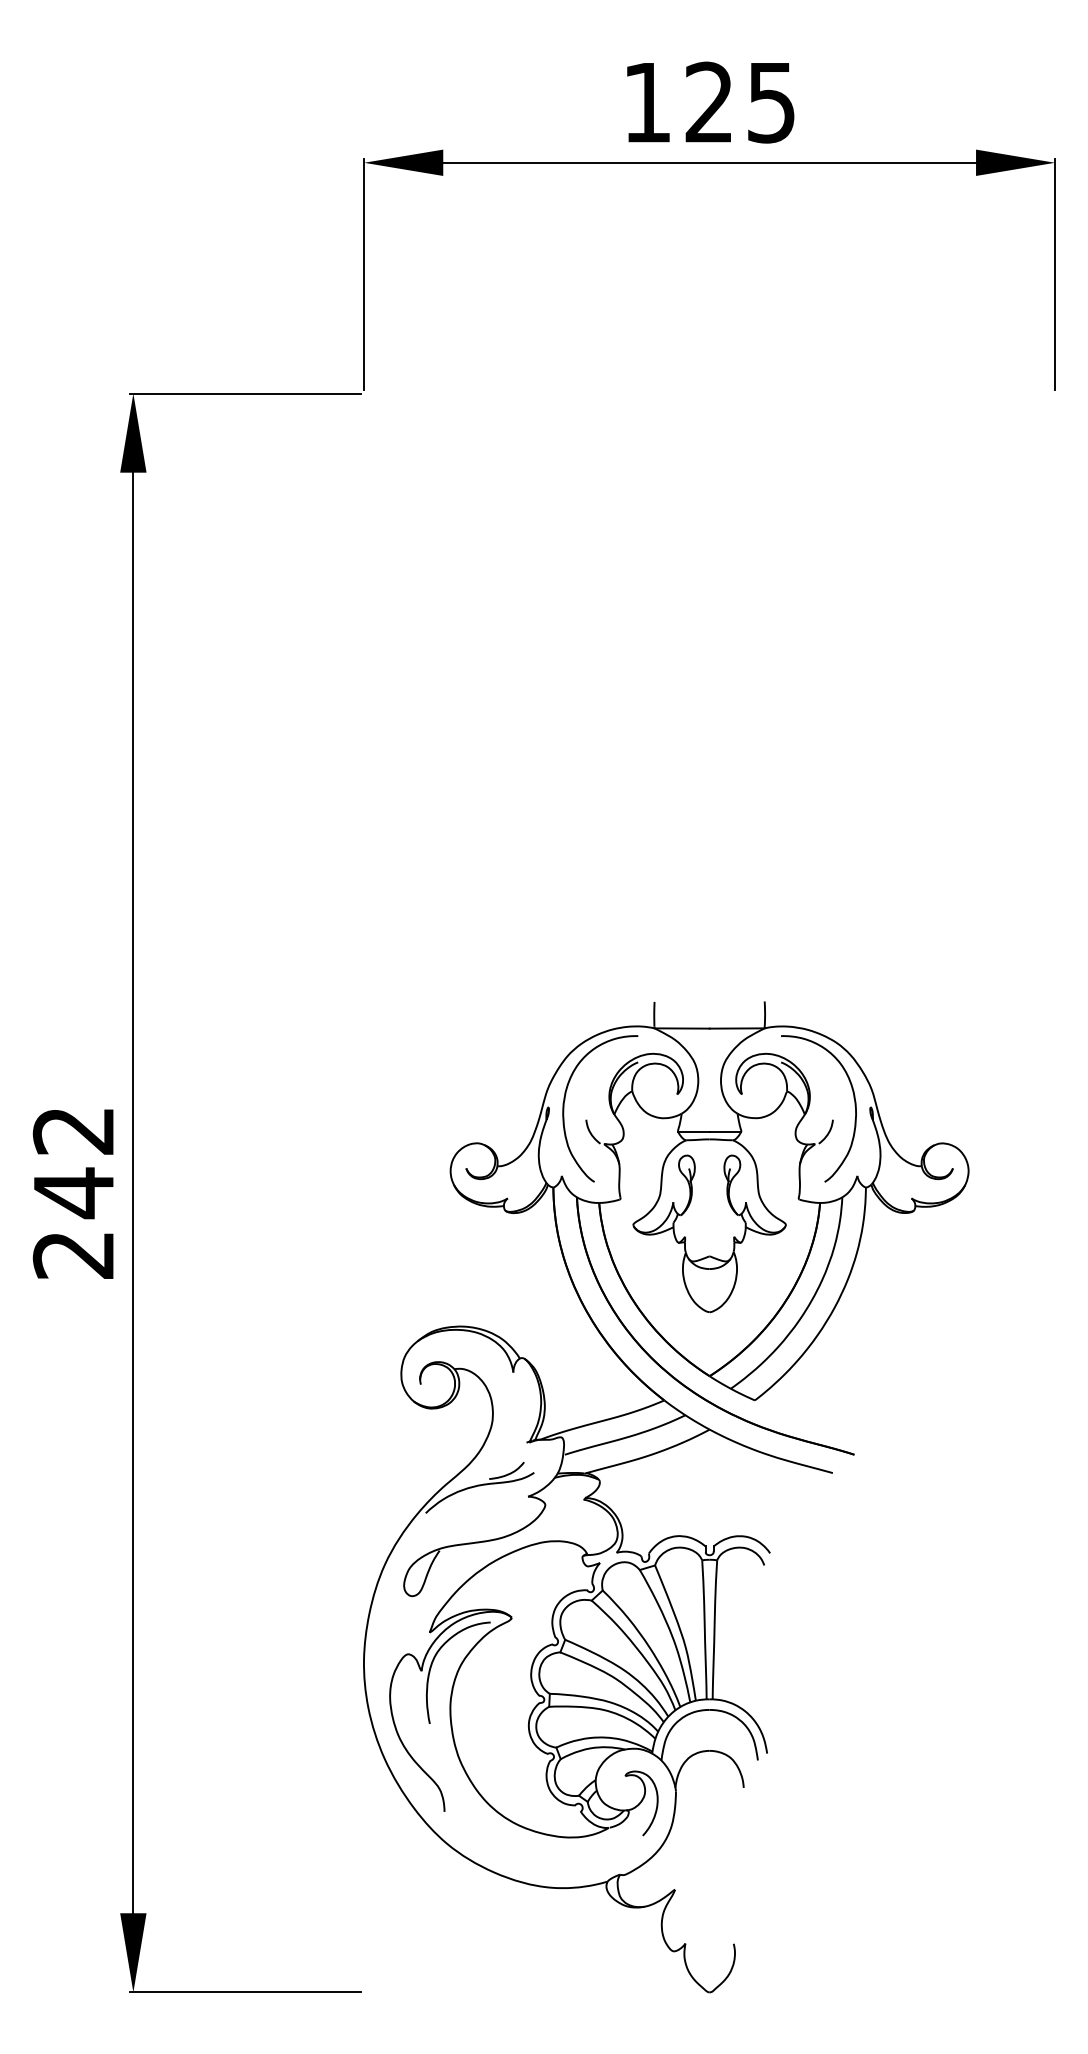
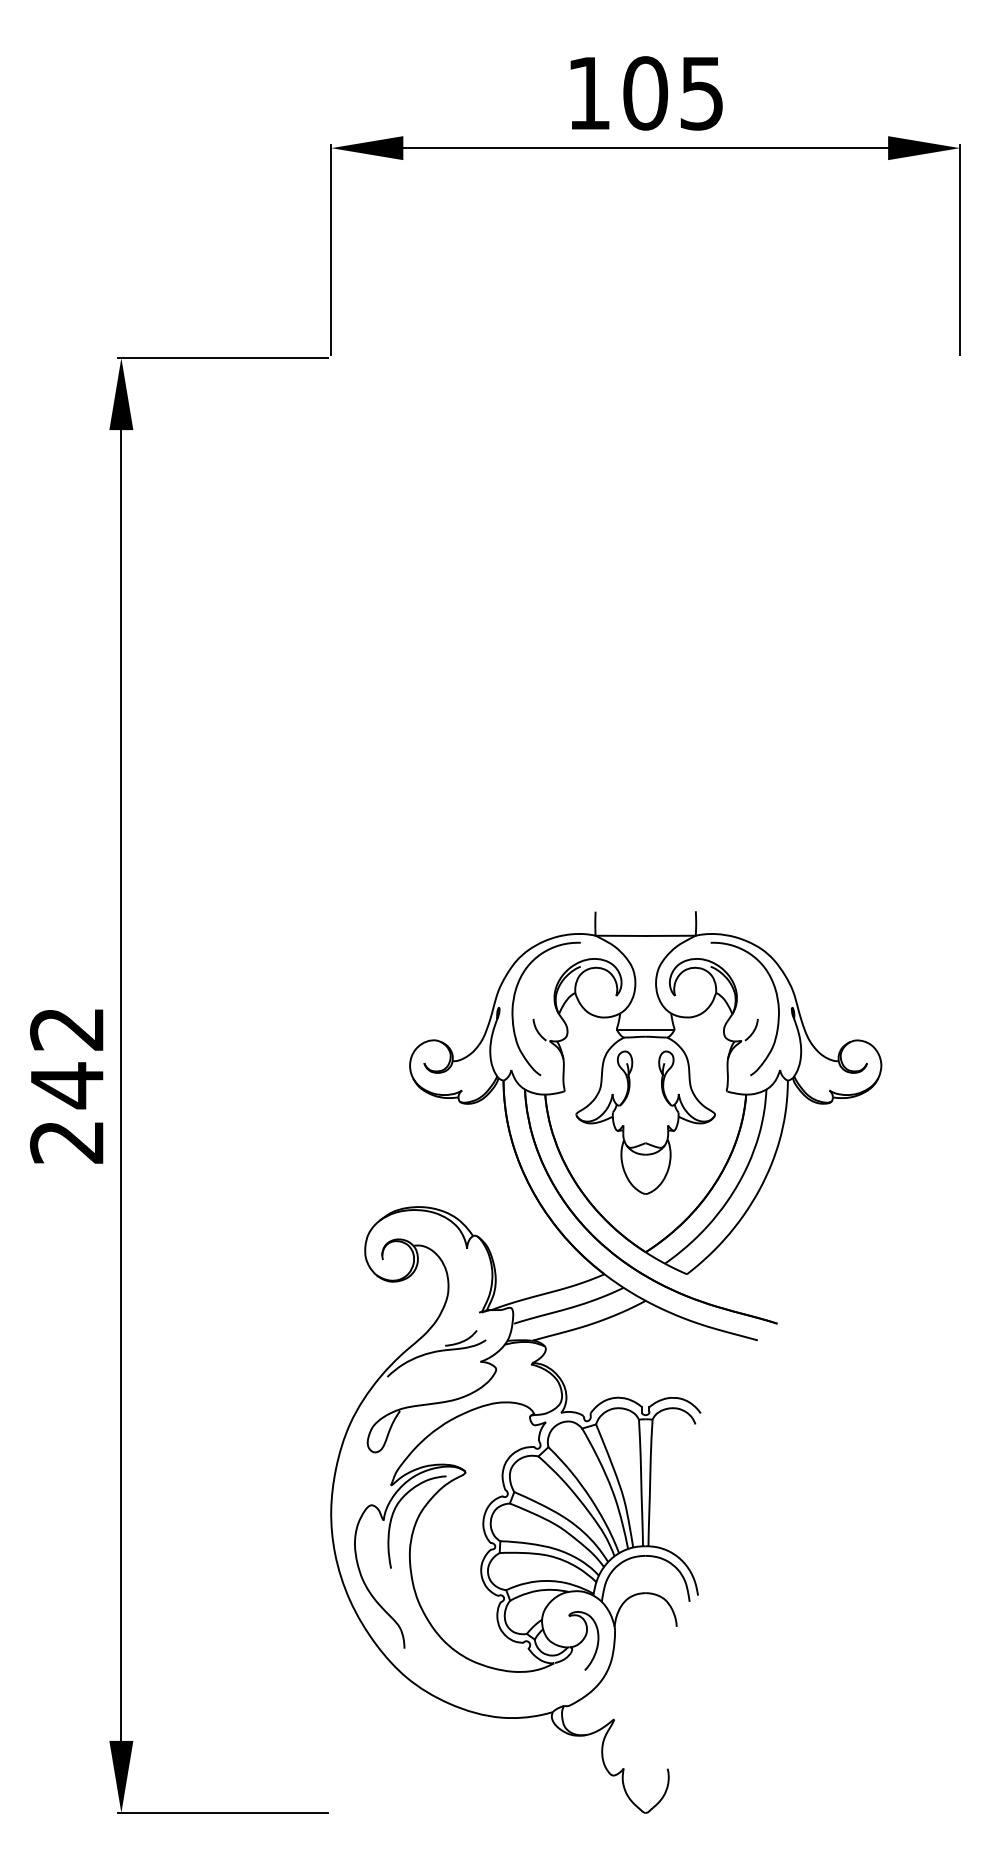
text: (709, 102) -> (645, 93), 125 -> 105

